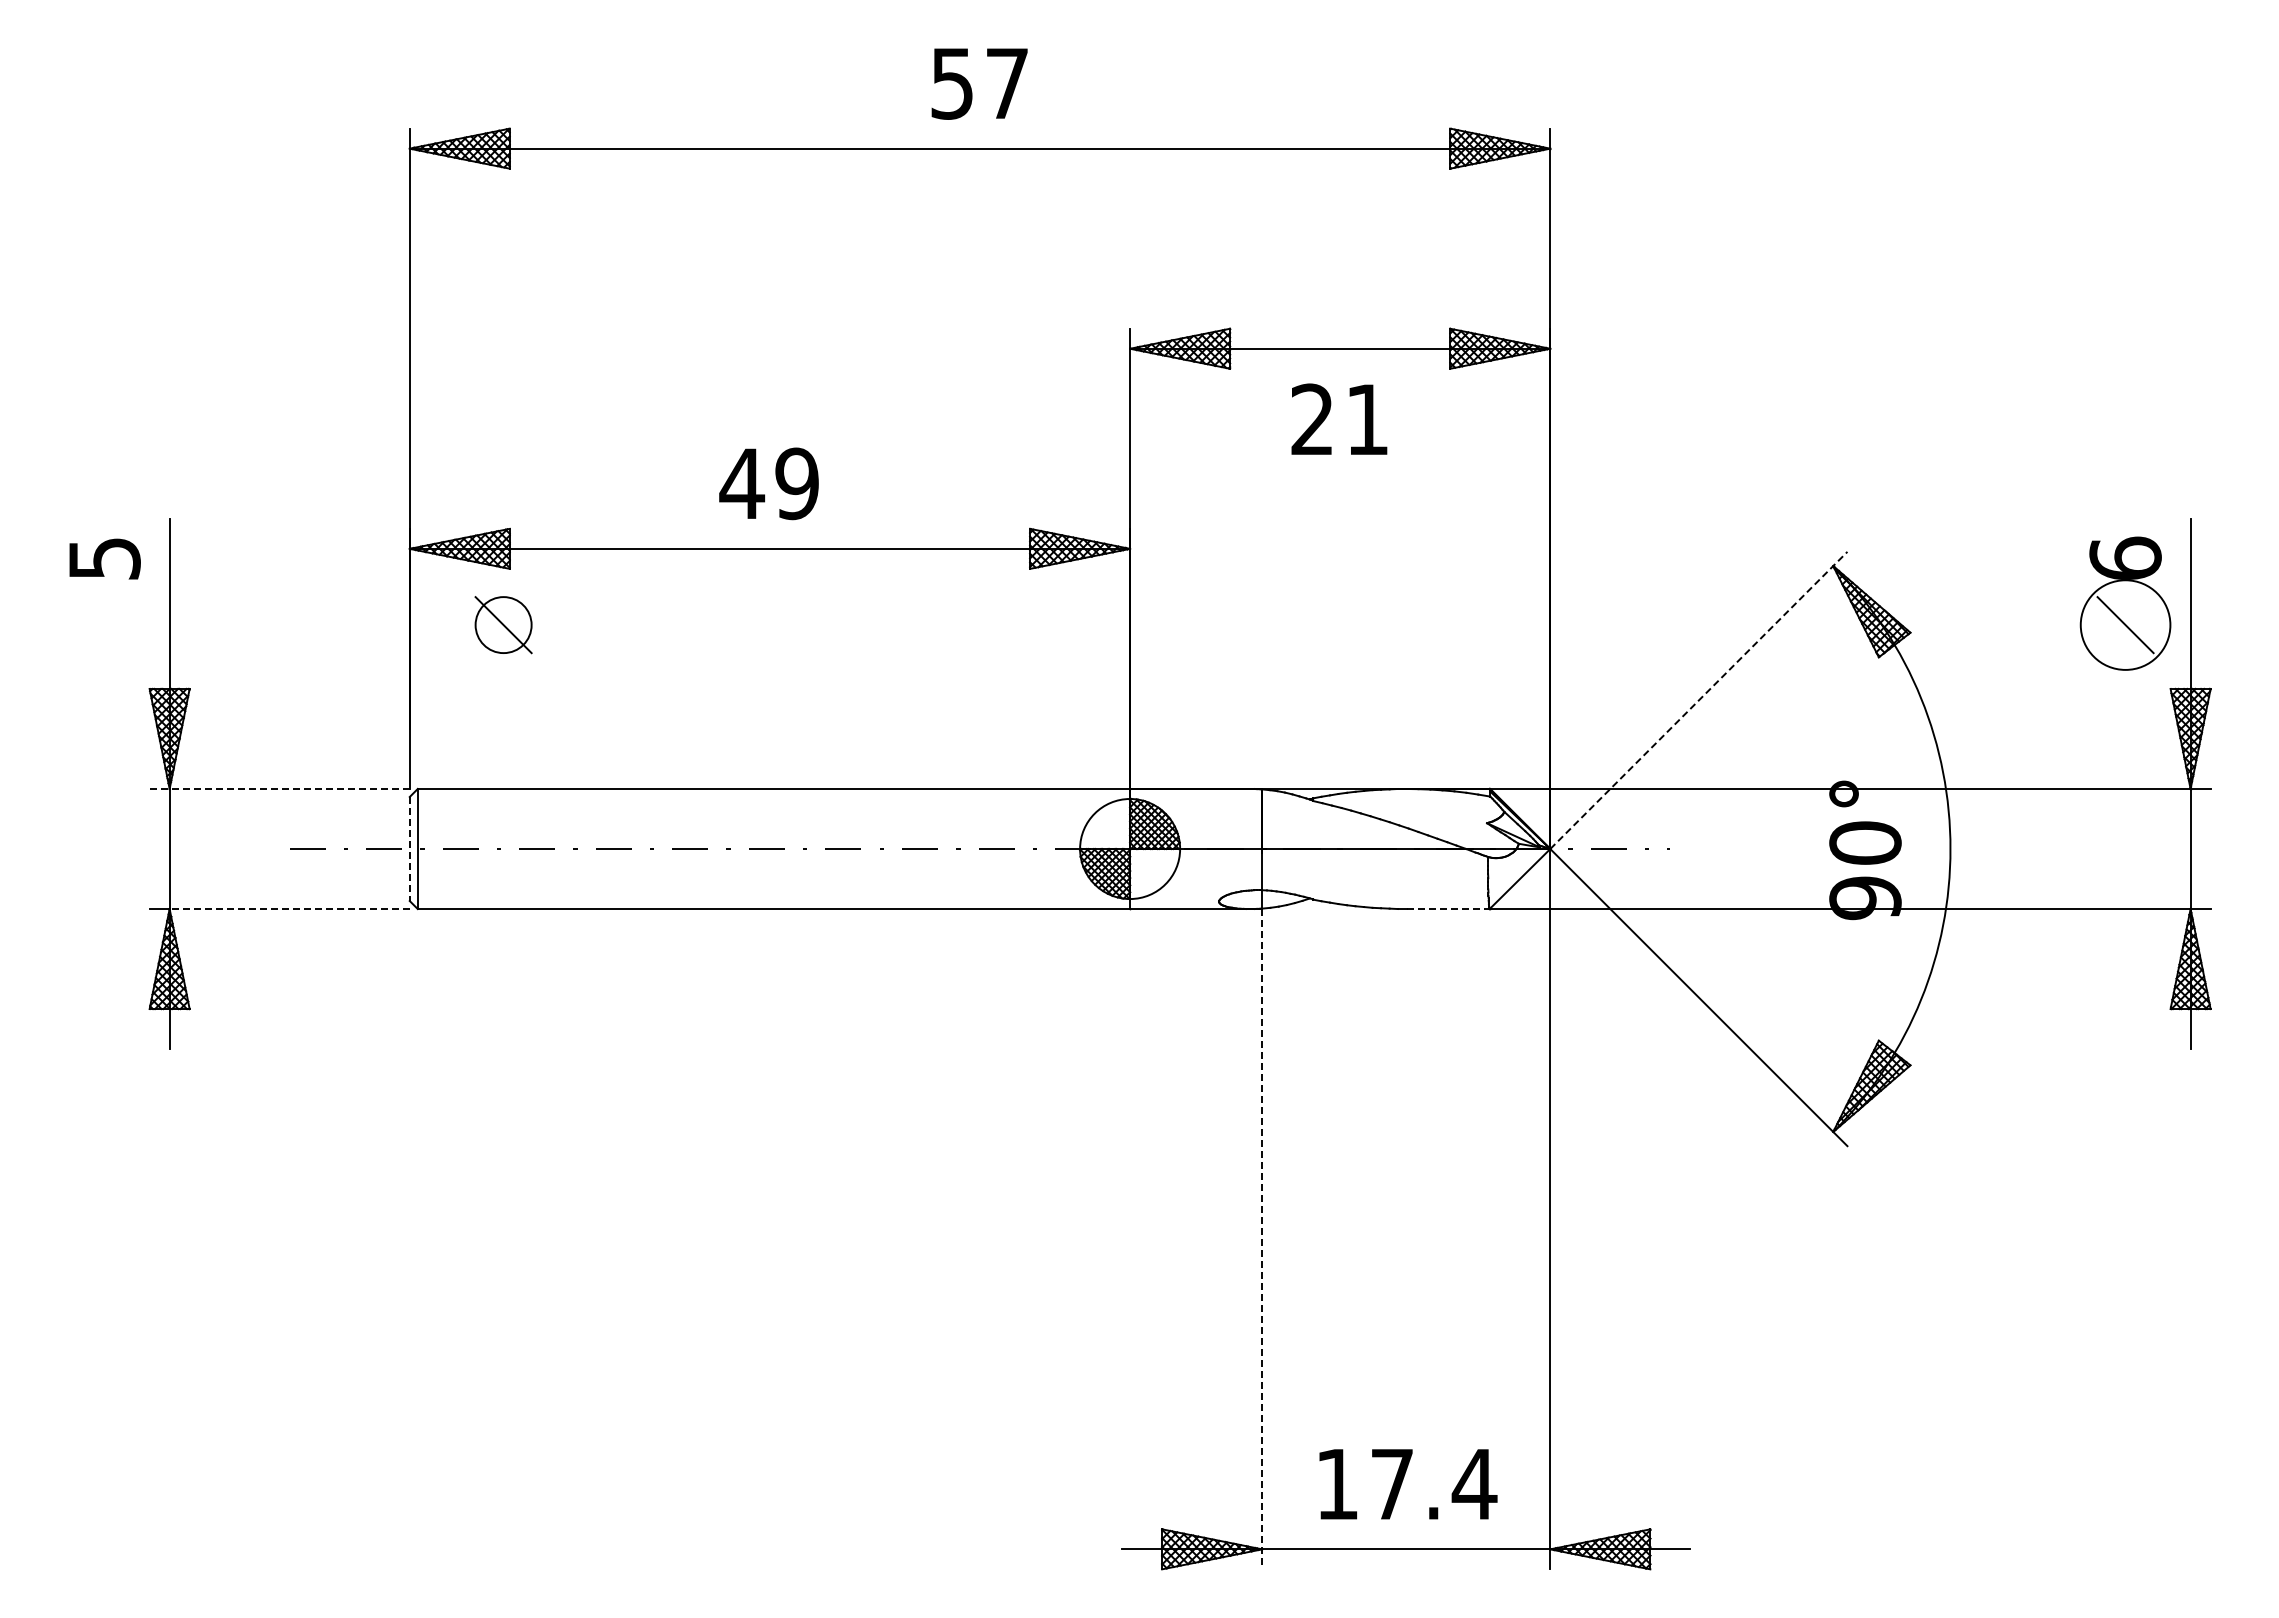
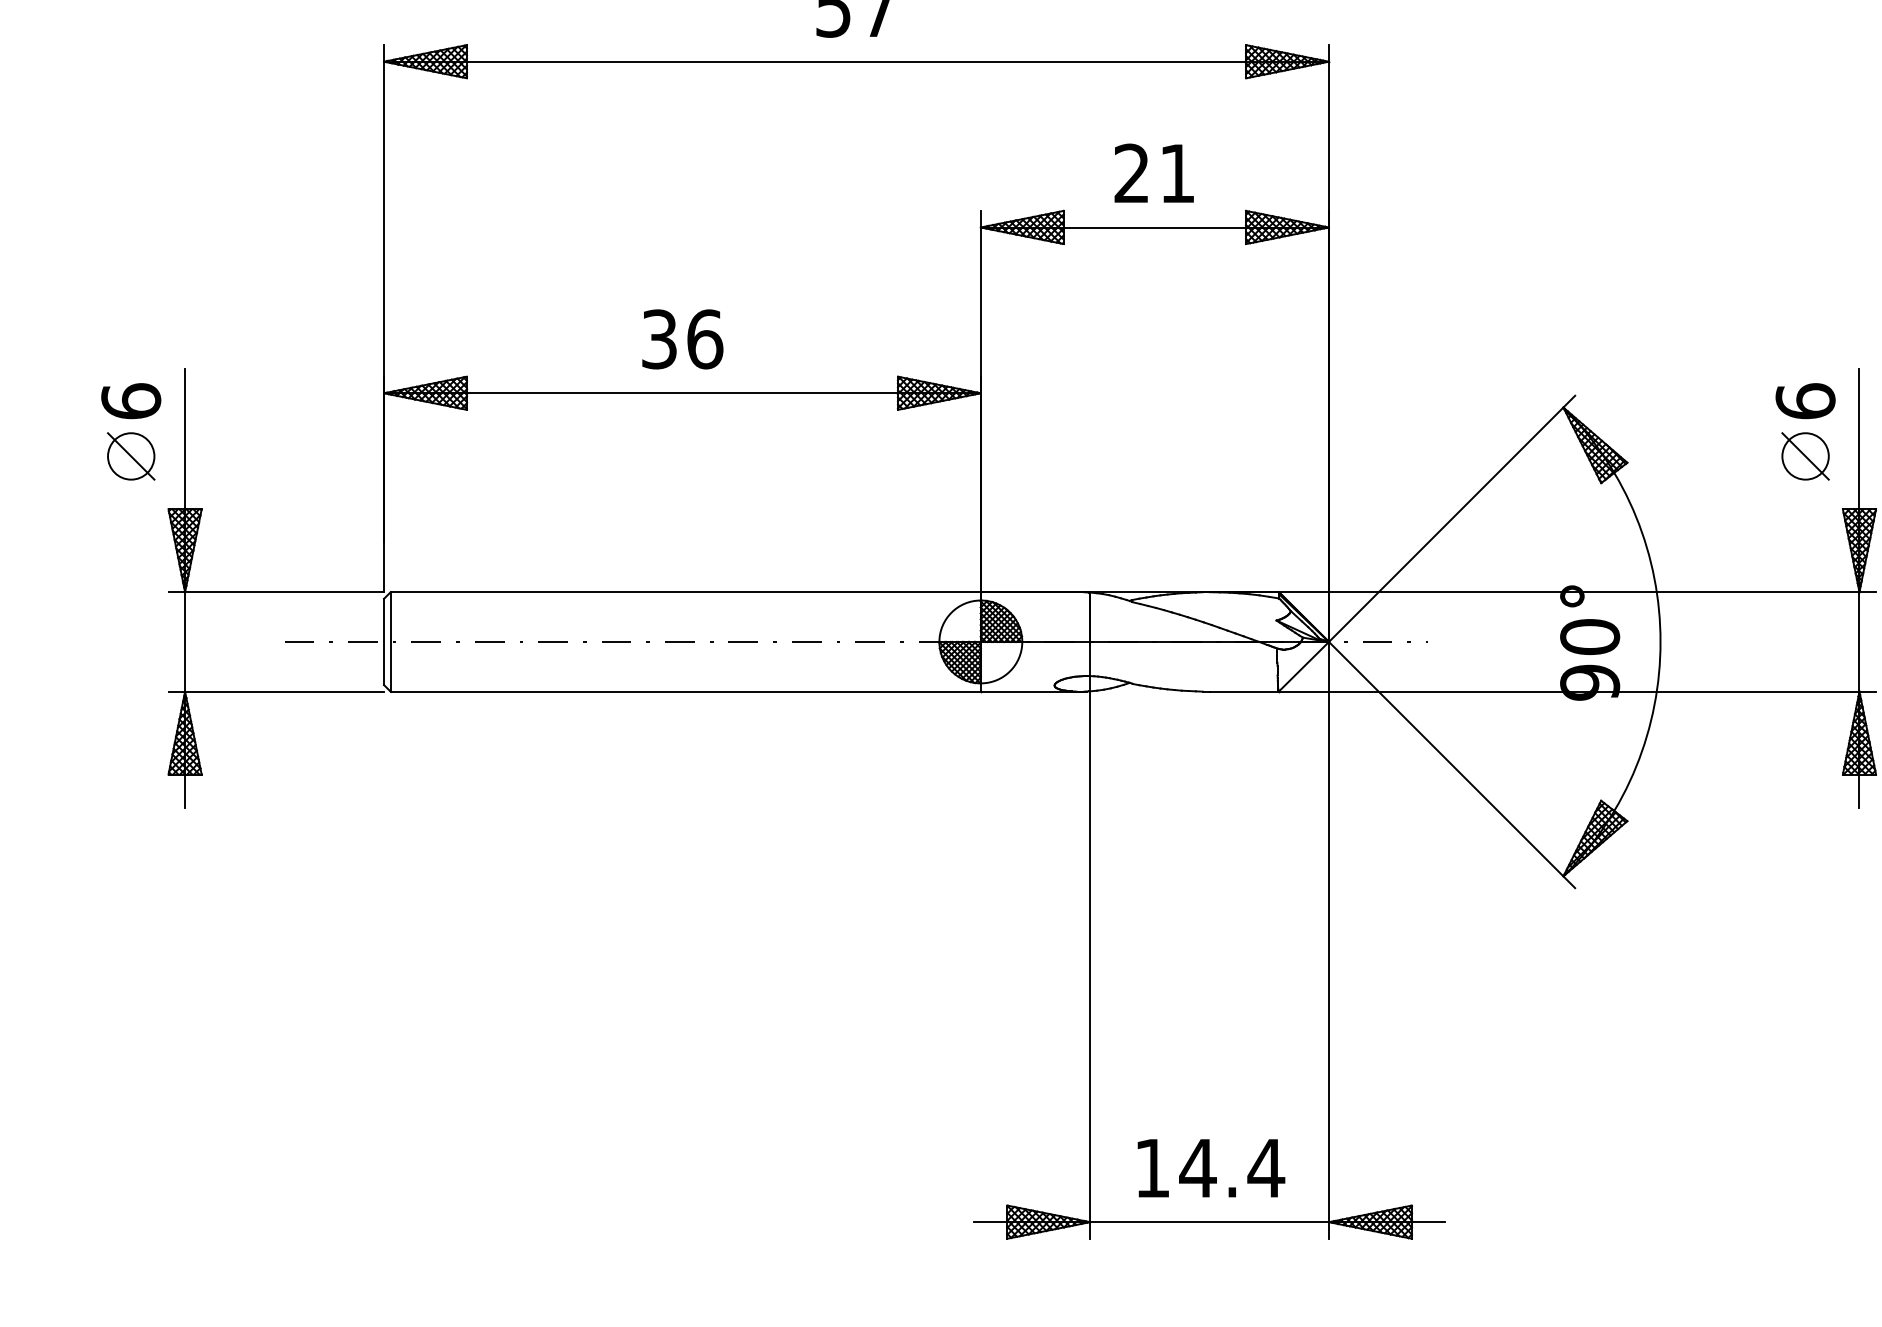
text: (1339, 418) -> (1154, 172), moved
text: (769, 483) -> (682, 339), 49 -> 36
text: (104, 558) -> (131, 401), 5 -> 6
part: (503, 625) -> (131, 456), moved
circle: (2125, 625) -> (1805, 456), size x0.62
line: (1699, 700) -> (1452, 518), dashed -> solid
line: (280, 788) -> (276, 591), dashed -> solid
line: (409, 849) -> (383, 642), dashed -> solid
line: (289, 909) -> (284, 692), dashed -> solid
line: (1448, 909) -> (1244, 692), dashed -> solid
line: (1262, 1239) -> (1090, 965), dashed -> solid
text: (1392, 1484) -> (1198, 1168), 17.4 -> 14.4

